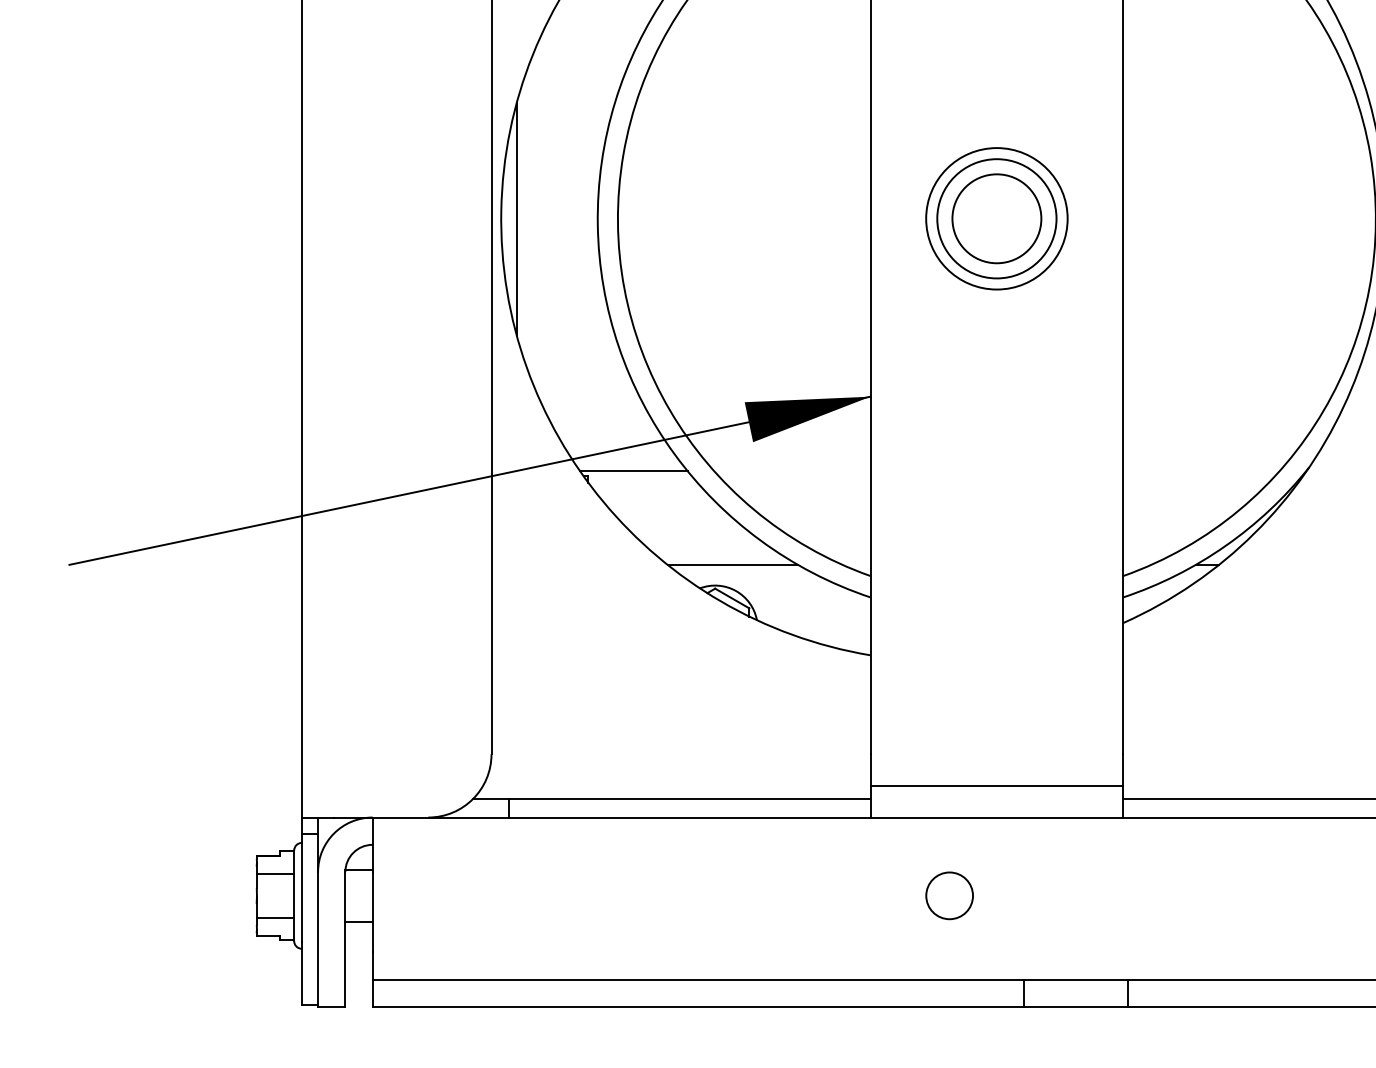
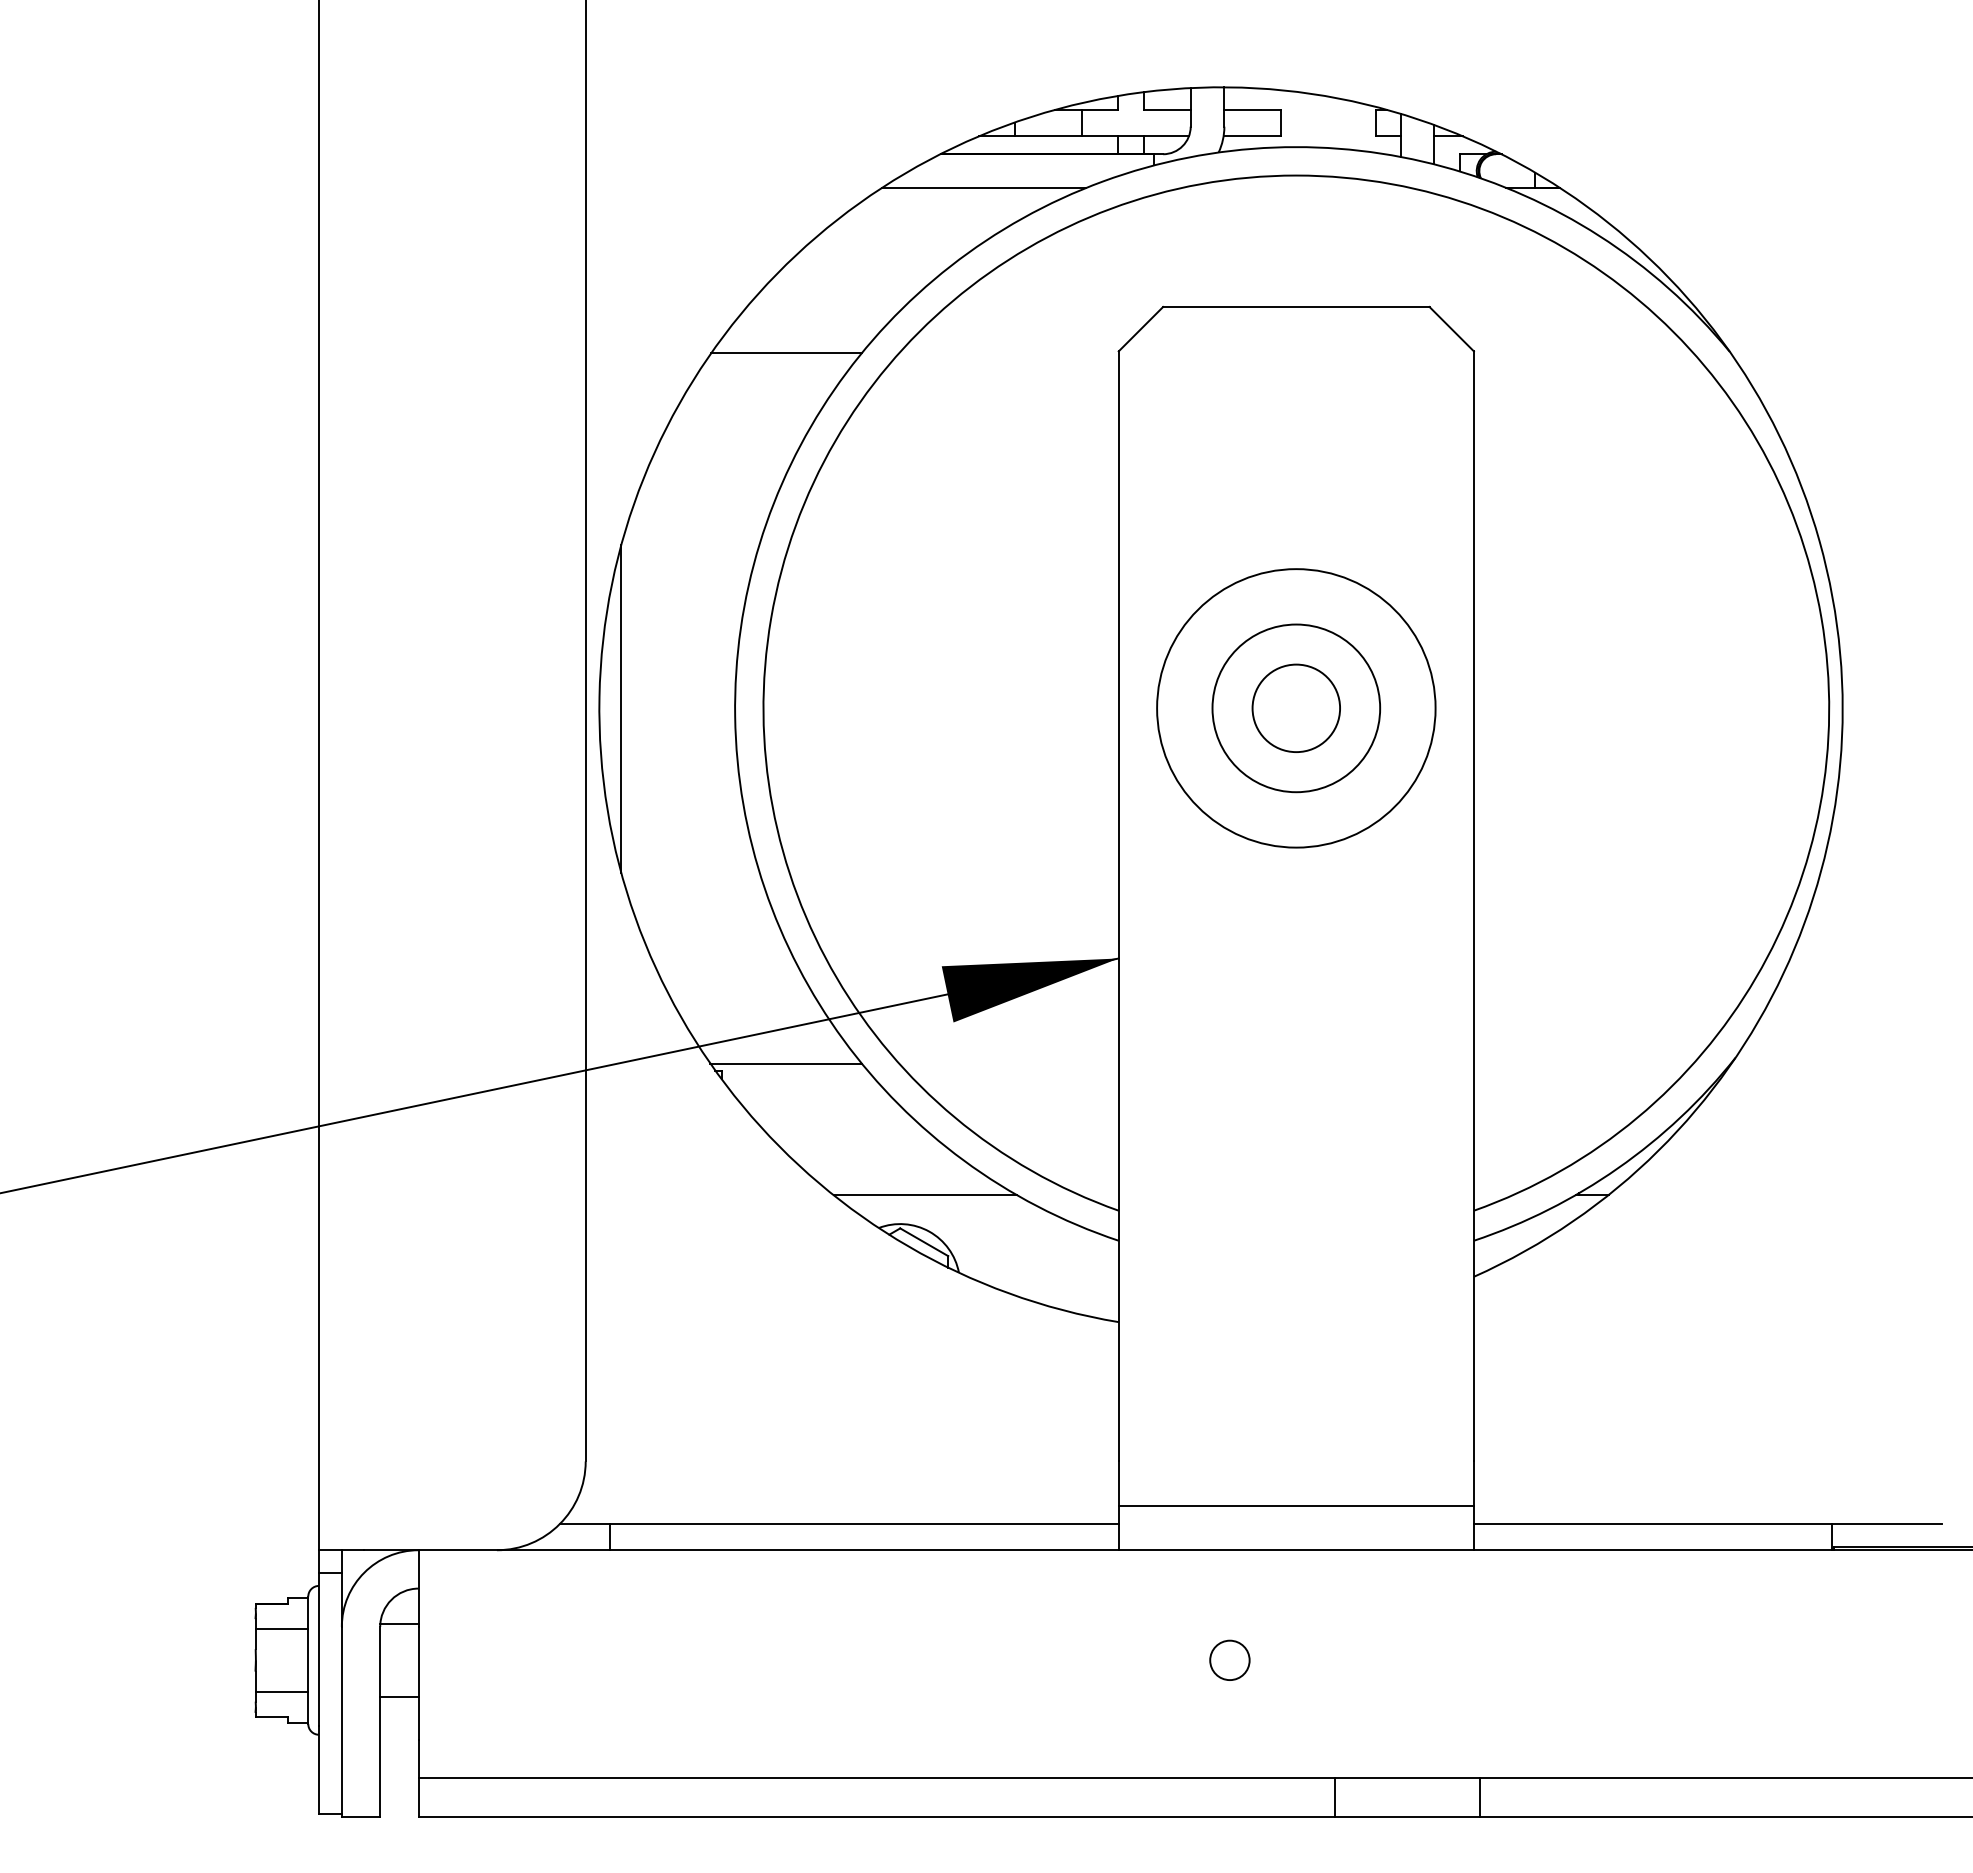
circle: (996, 218) -> (1295, 707), size x0.7
circle: (996, 218) -> (1295, 707), size x1.4
circle: (949, 895) -> (1229, 1660), size x0.6

